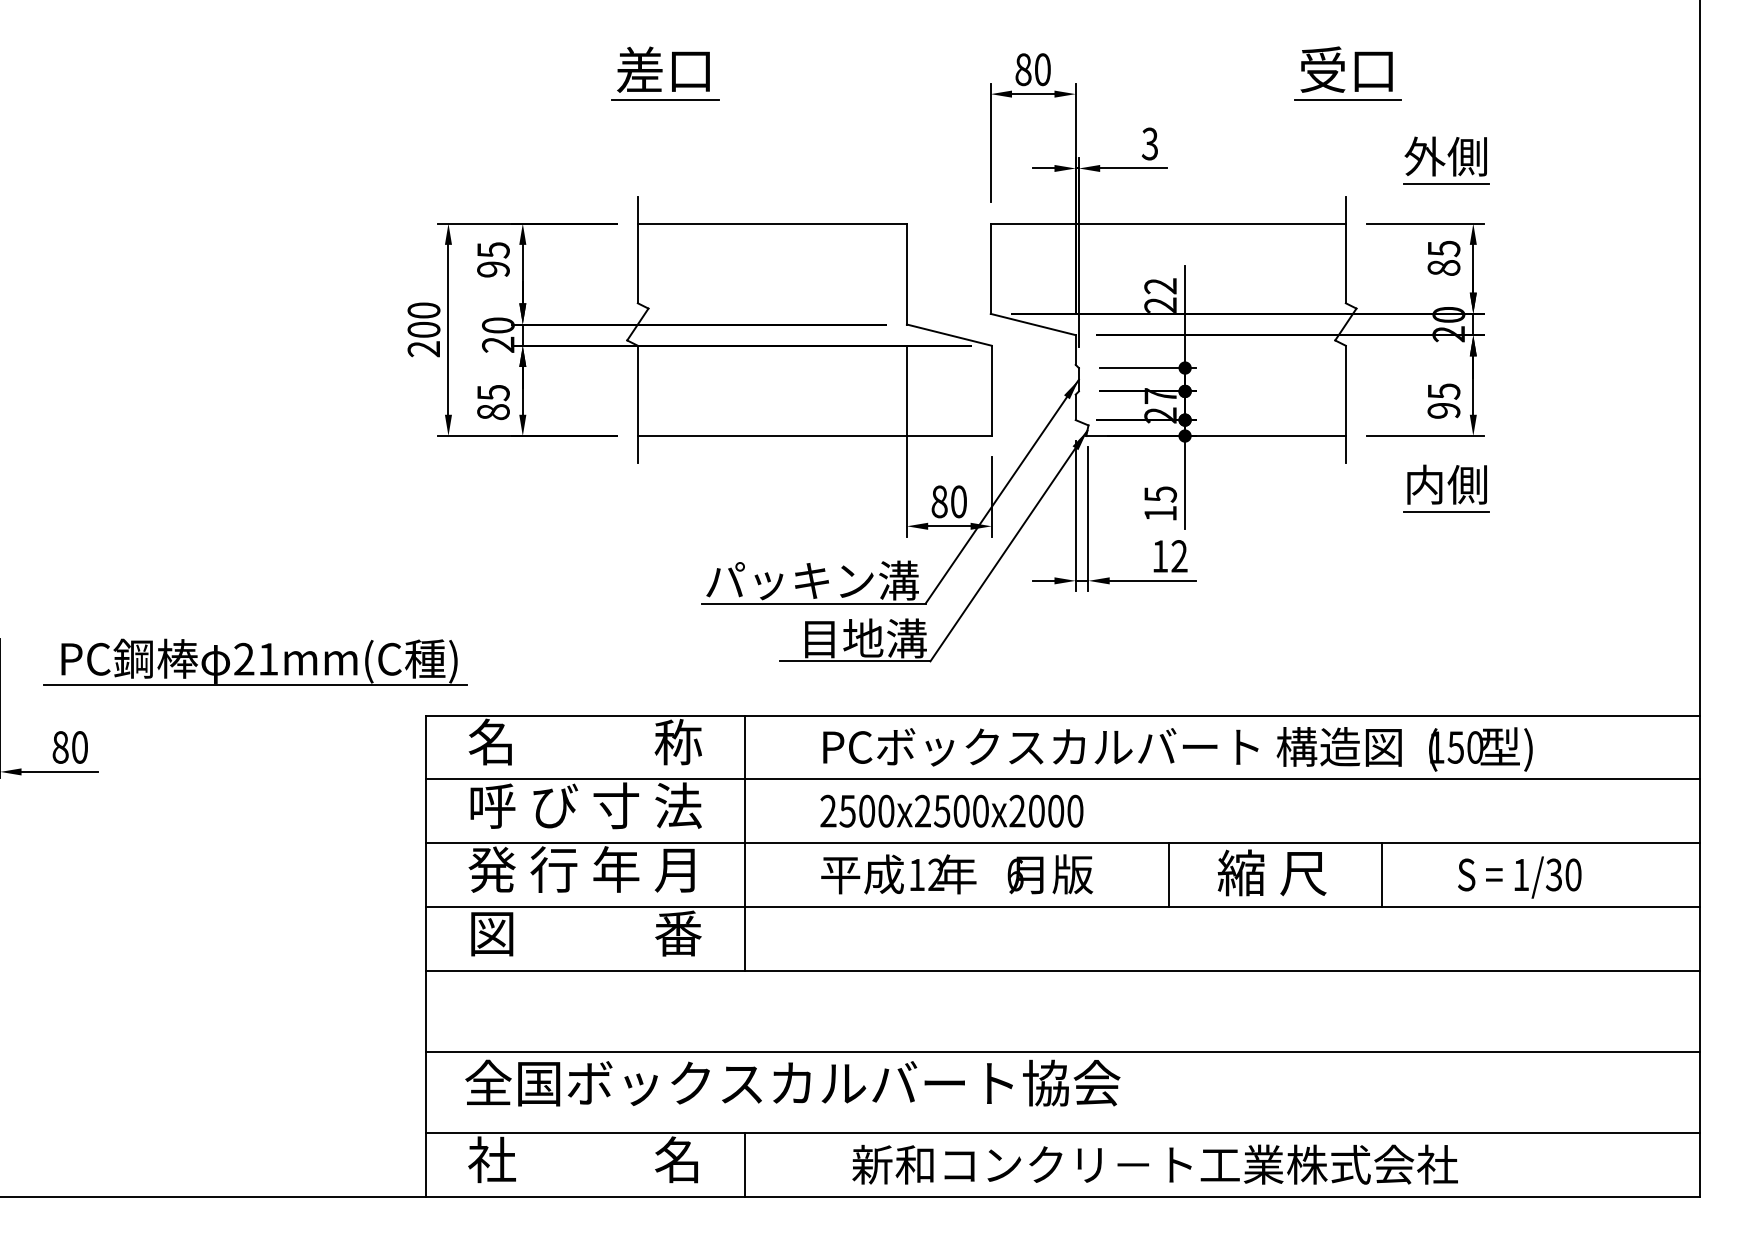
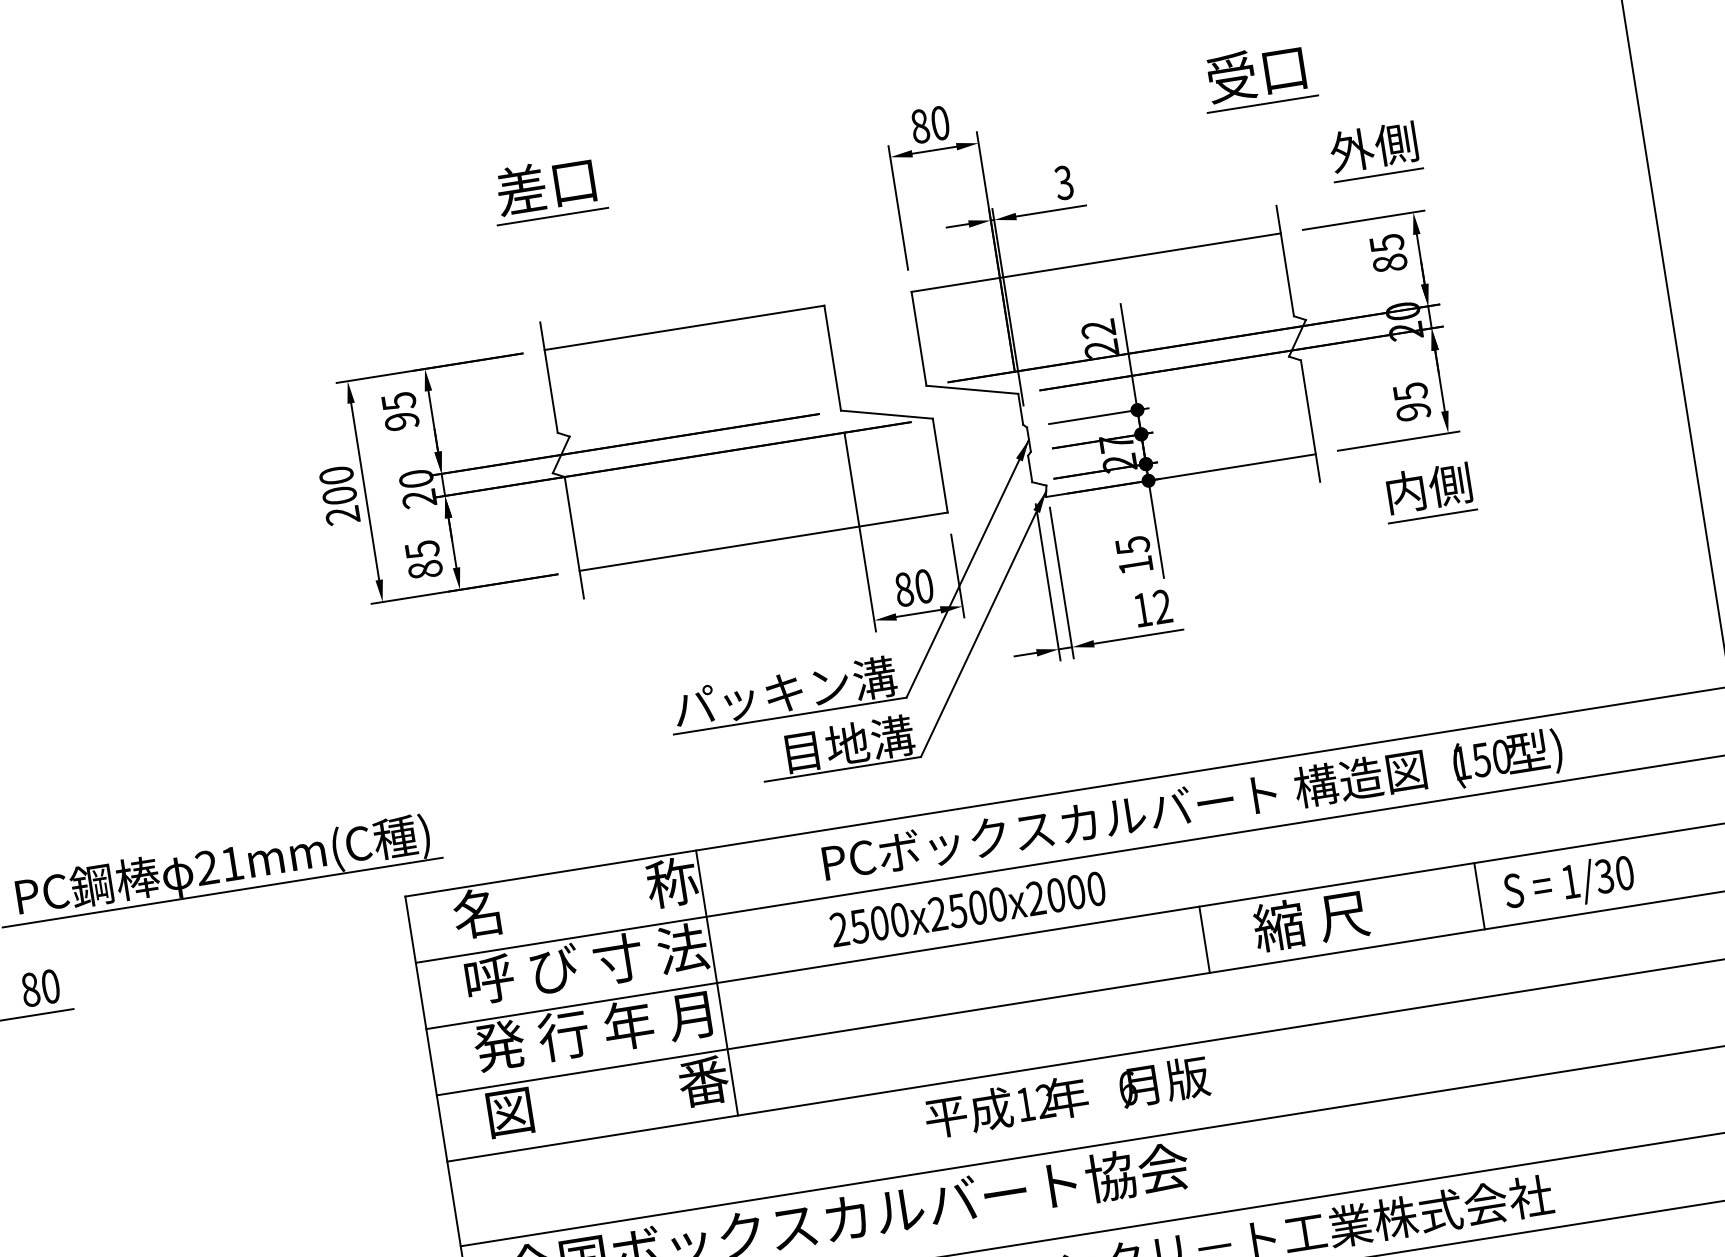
line: (744, 842) -> (716, 982), moved
text: (957, 874) -> (1067, 1097), moved
line: (1381, 874) -> (1479, 895), moved

